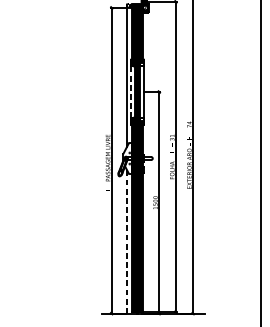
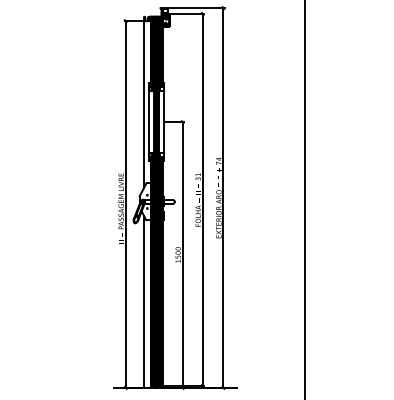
line: (130, 91) -> (148, 121), dashed -> solid
line: (127, 242) -> (144, 302), dashed -> solid

